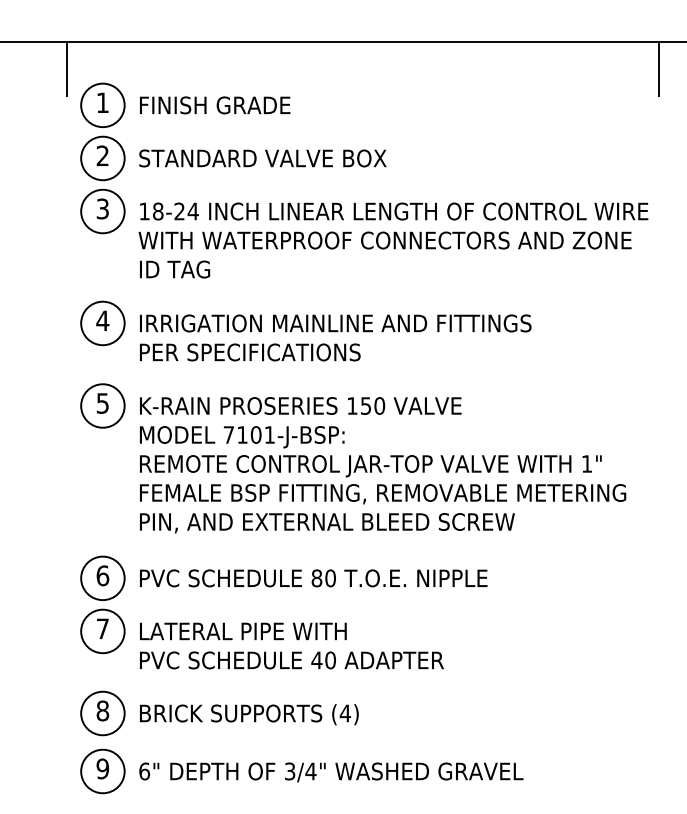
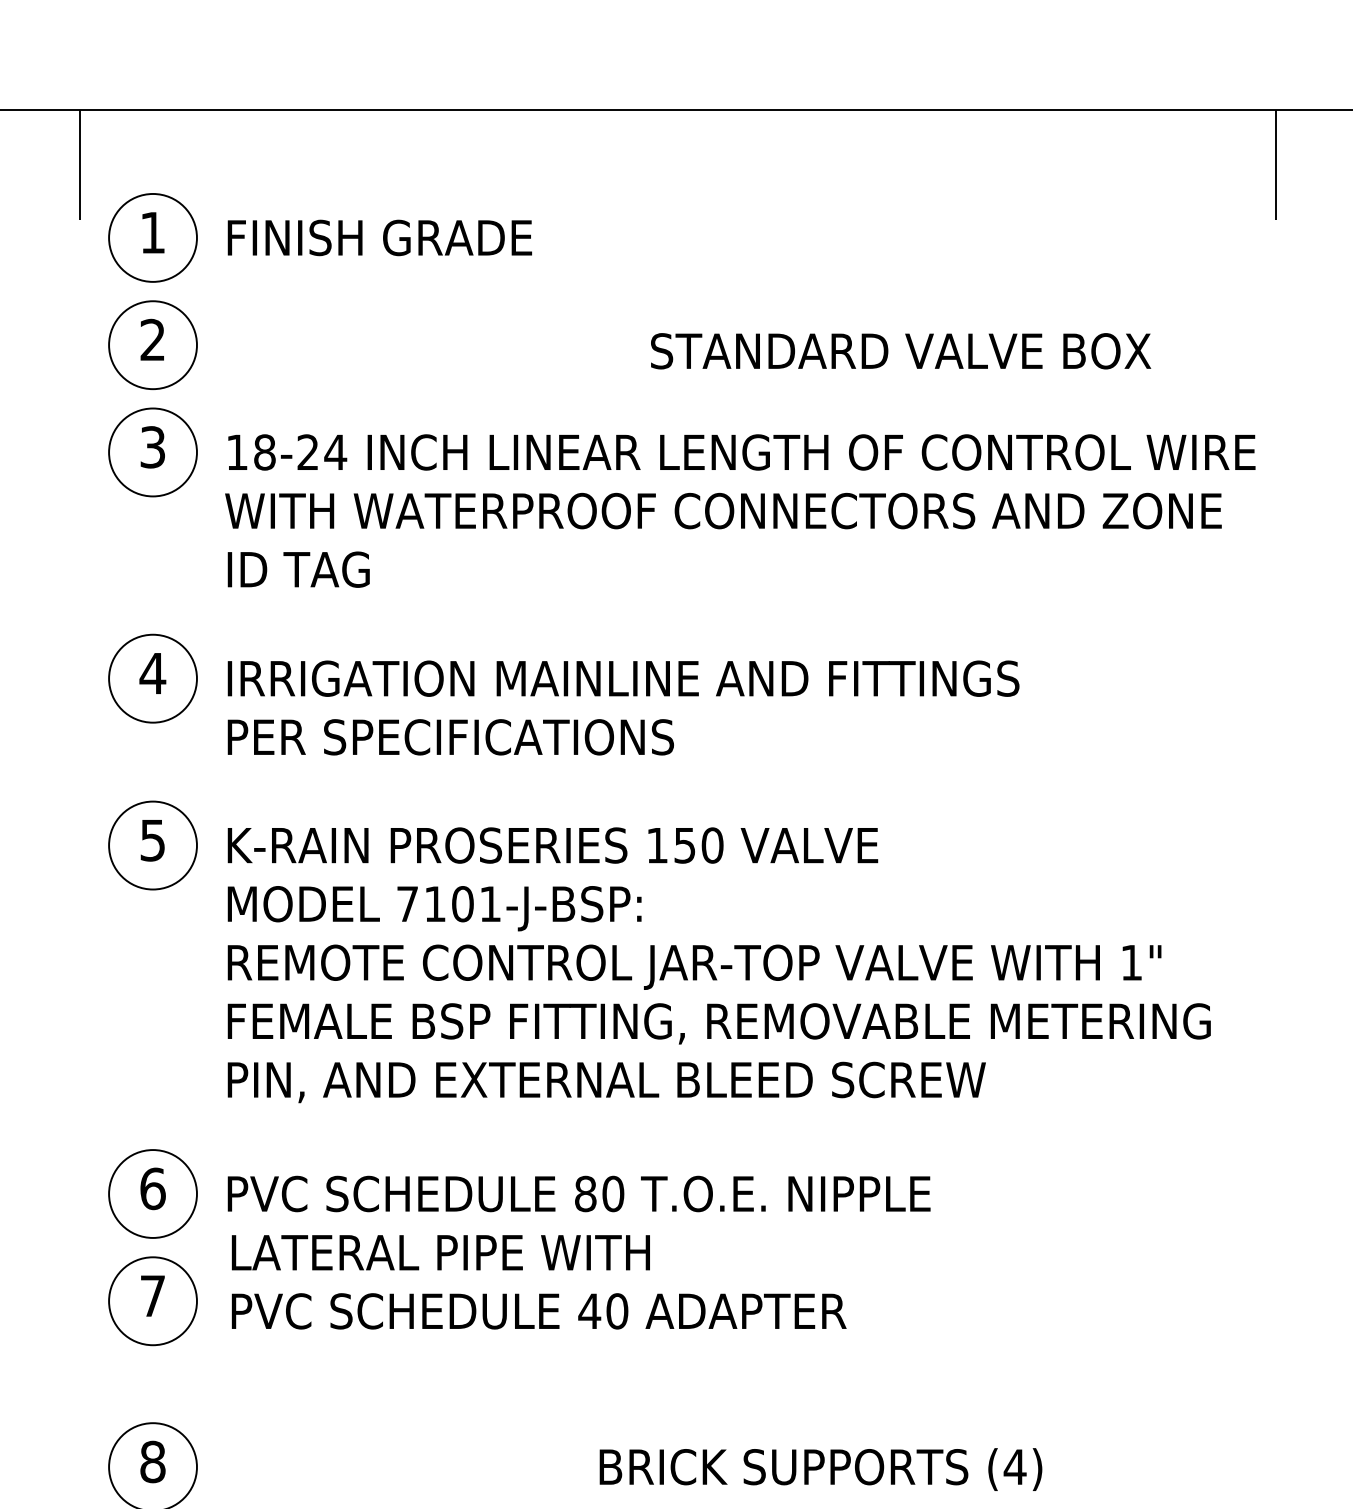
text: (262, 158) -> (900, 351), moved
text: (291, 645) -> (538, 1281), moved
text: (249, 714) -> (821, 1469), moved

